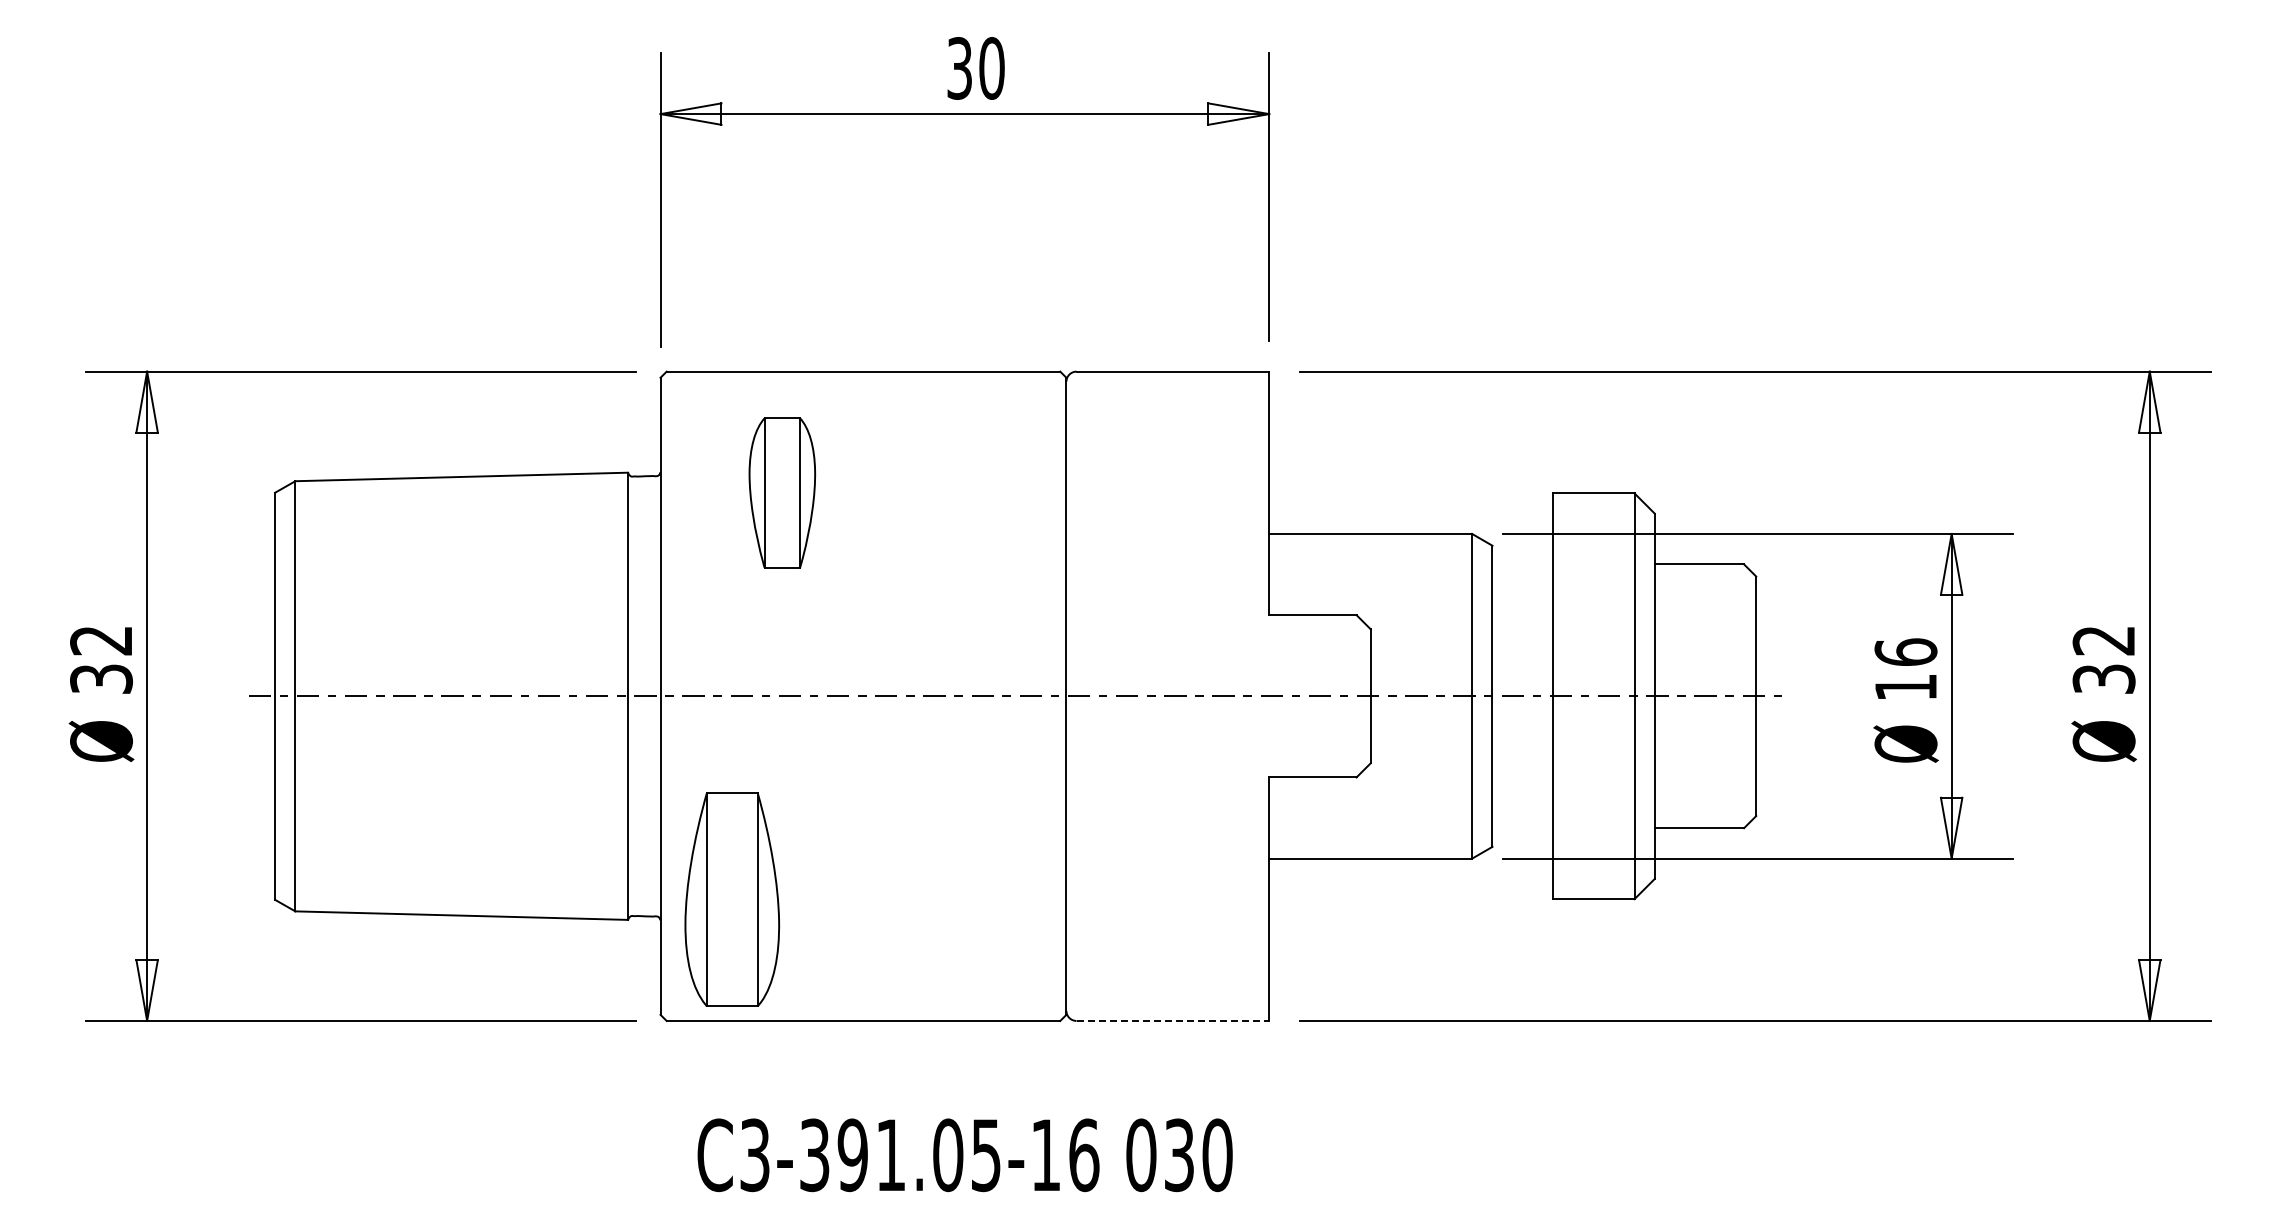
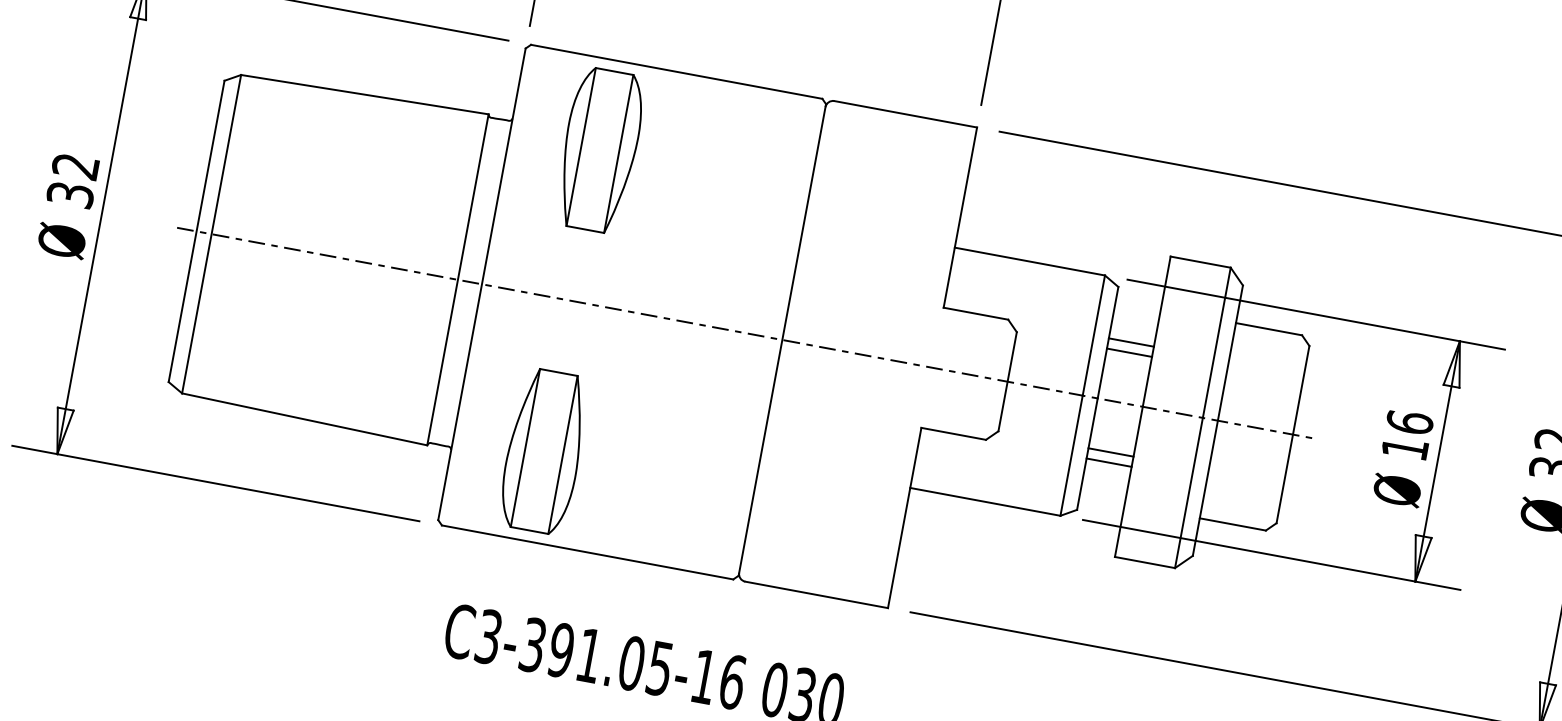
part: (782, 492) -> (600, 150), size x1.43
line: (1522, 615) -> (1131, 342), added
line: (1522, 628) -> (1129, 352), added
line: (1522, 763) -> (1110, 452), added
line: (1522, 777) -> (1108, 462), added
part: (732, 899) -> (544, 451), moved
line: (1173, 1020) -> (817, 594), dashed -> solid

